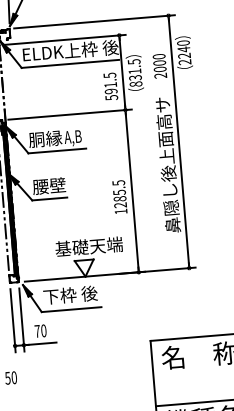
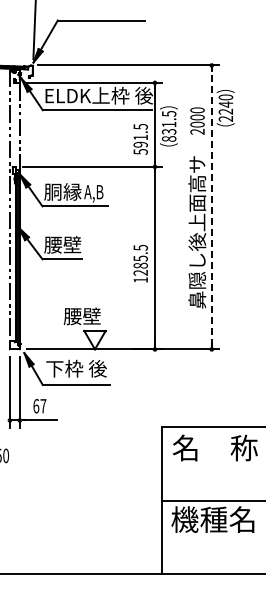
line: (178, 141) -> (211, 206), solid -> dashed
text: (88, 246) -> (101, 316), 基礎天端 -> 腰壁
text: (40, 331) -> (39, 406), 70 -> 67

